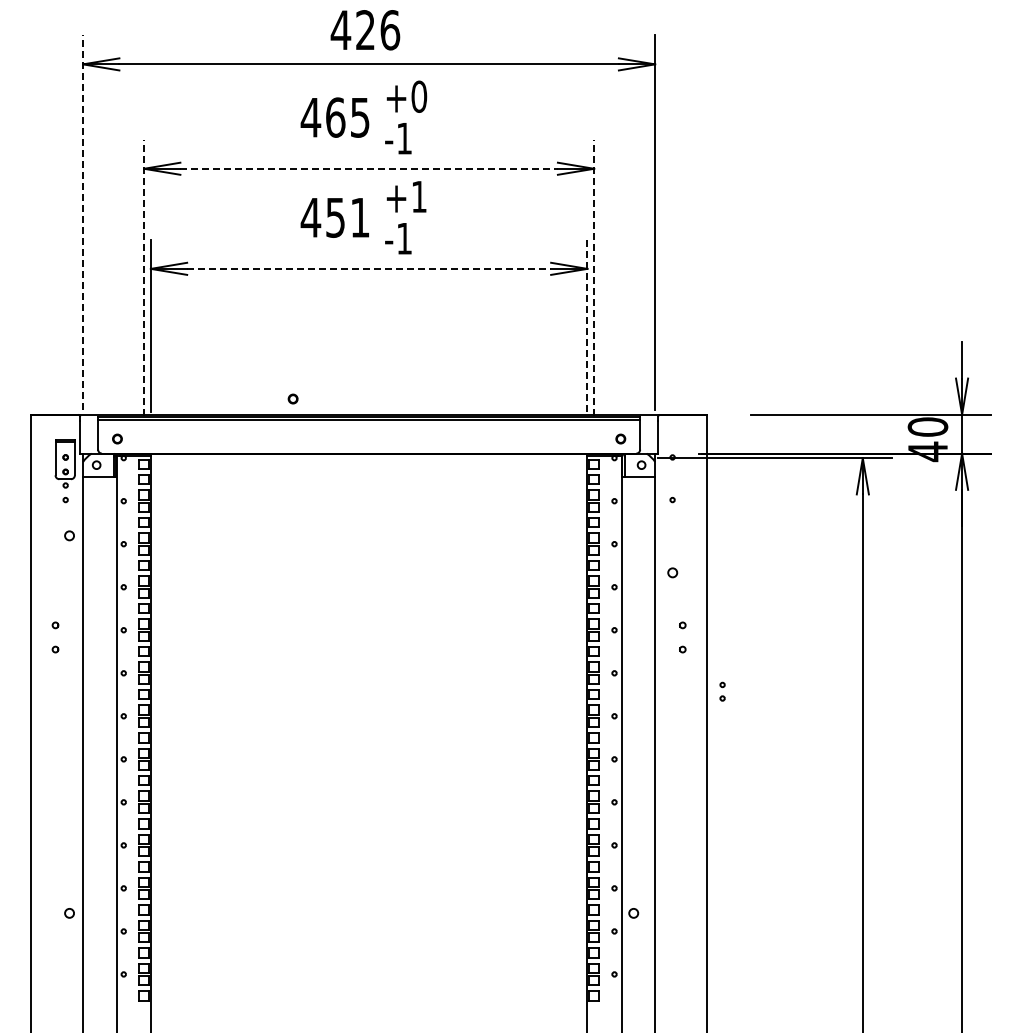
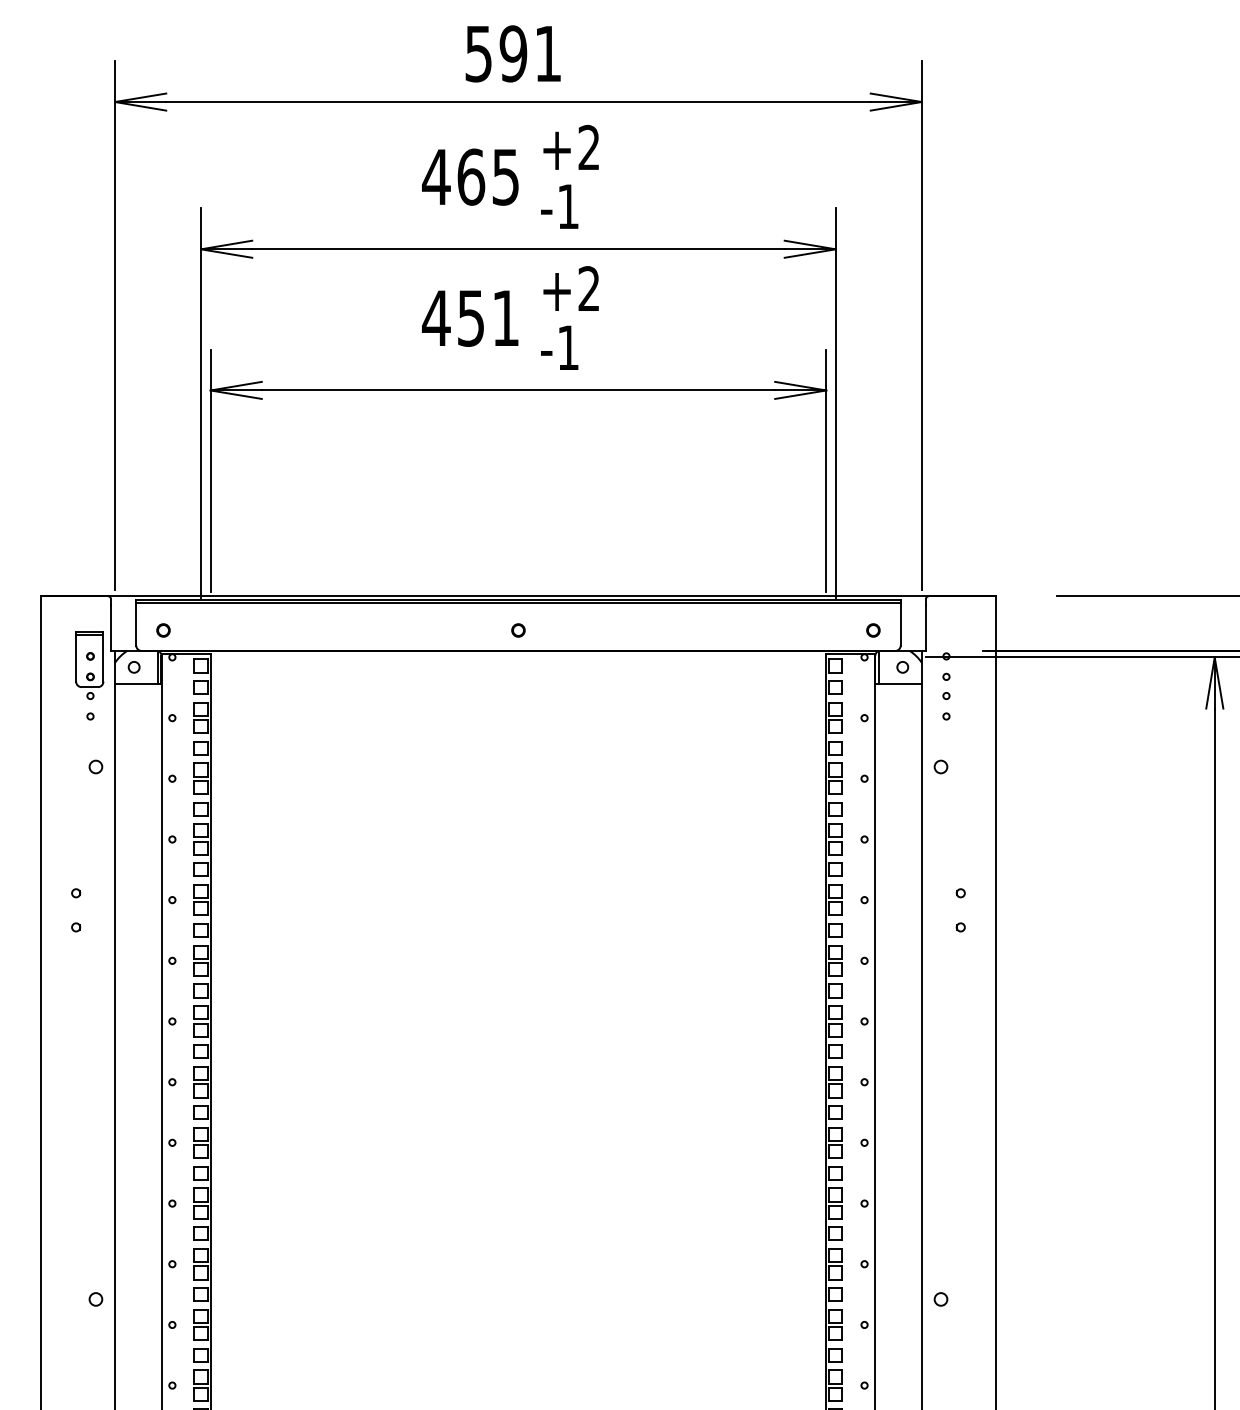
text: (365, 30) -> (513, 54), 426 -> 591
text: (419, 96) -> (589, 147), +0 -> +2
line: (369, 168) -> (518, 248), dashed -> solid
text: (418, 196) -> (588, 288), +1 -> +2
line: (83, 222) -> (115, 325), dashed -> solid
line: (369, 268) -> (518, 389), dashed -> solid
line: (144, 277) -> (201, 402), dashed -> solid
line: (594, 277) -> (836, 402), dashed -> solid
line: (587, 325) -> (826, 470), dashed -> solid
part: (292, 398) -> (517, 629), moved
circle: (672, 572) -> (940, 766), moved
part: (722, 691) -> (946, 686), moved
circle: (633, 913) -> (940, 1299), moved

